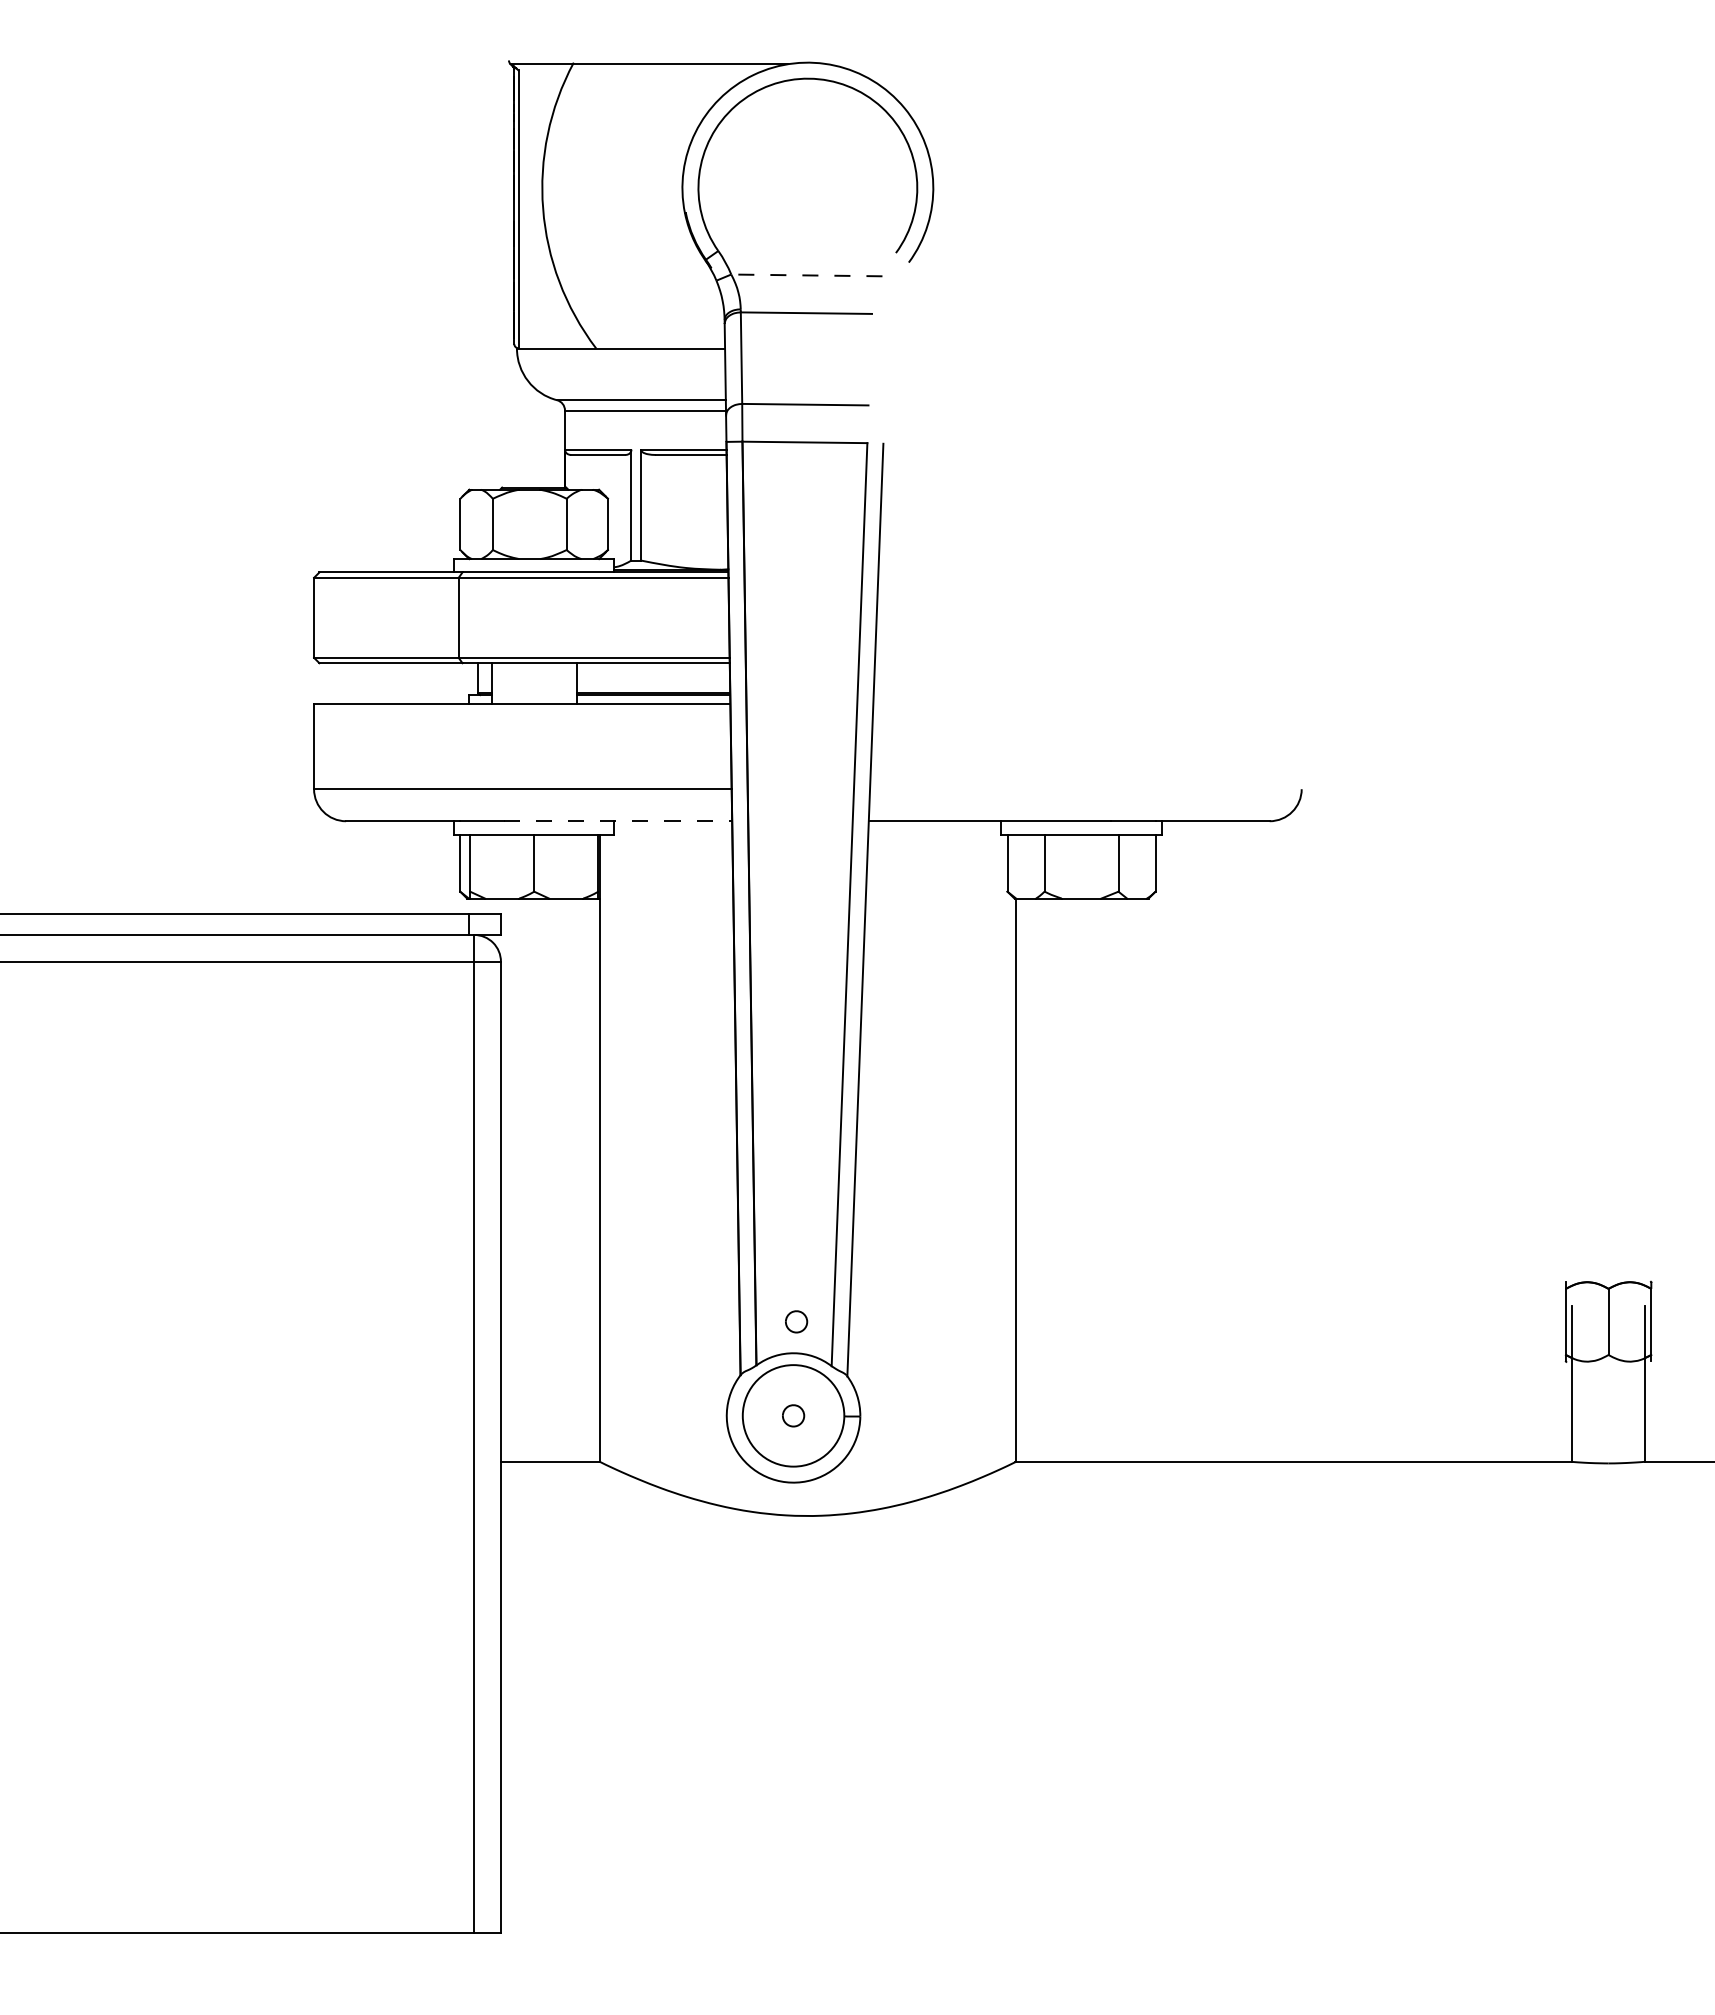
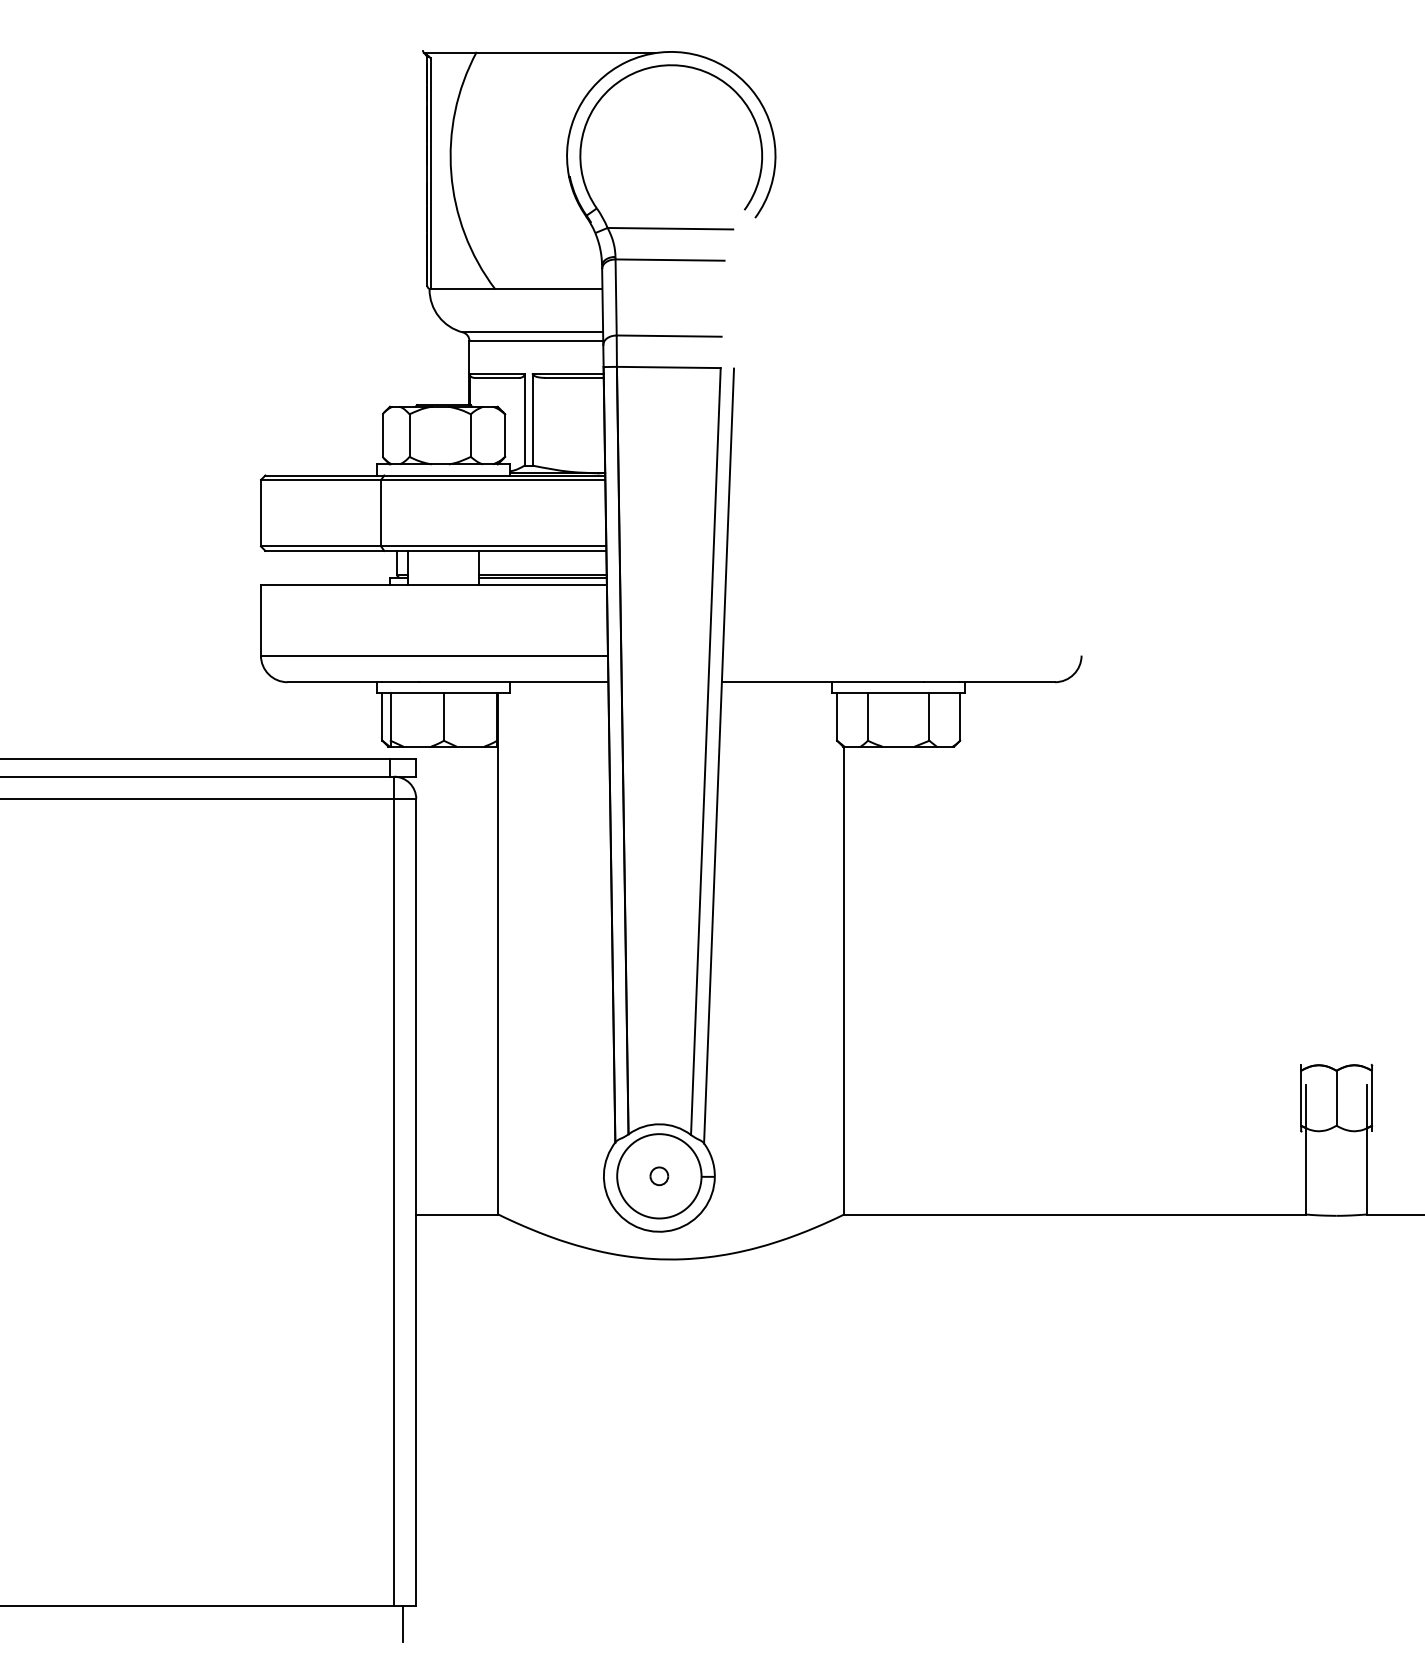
line: (806, 275) -> (670, 228), dashed -> solid
line: (618, 821) -> (513, 682), dashed -> solid
part: (796, 1321) -> (661, 1097), removed
line: (484, 1954) -> (402, 1623), added

